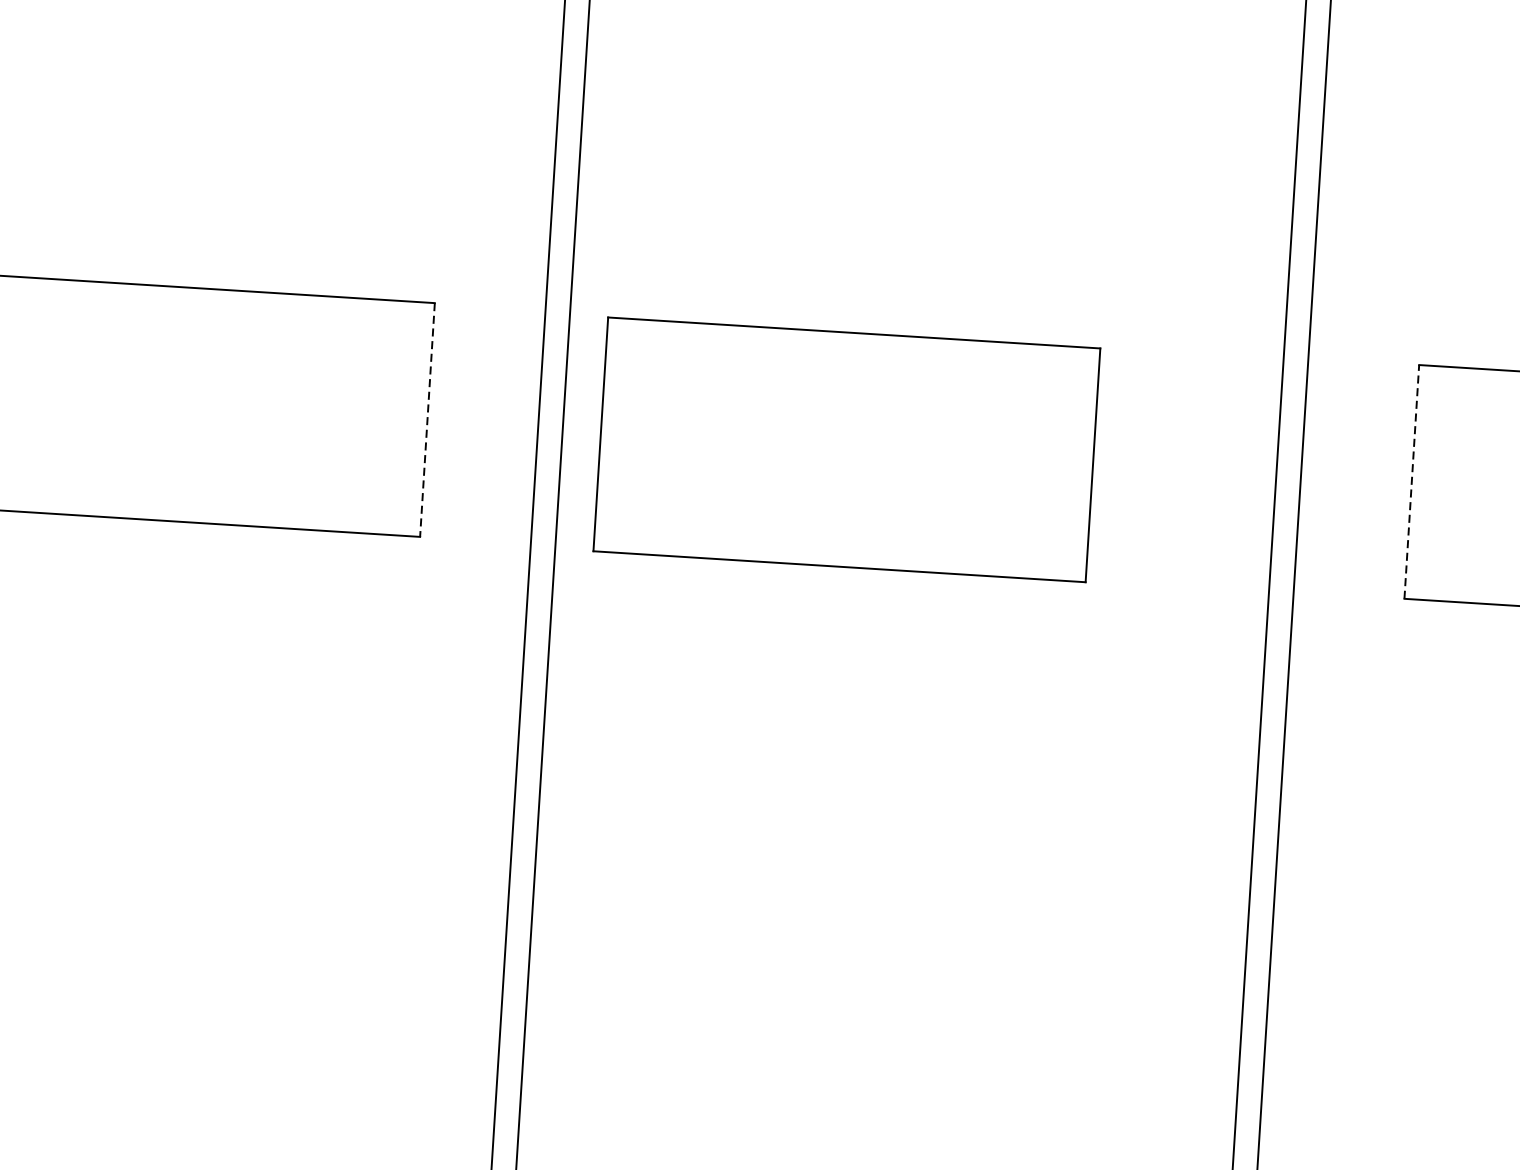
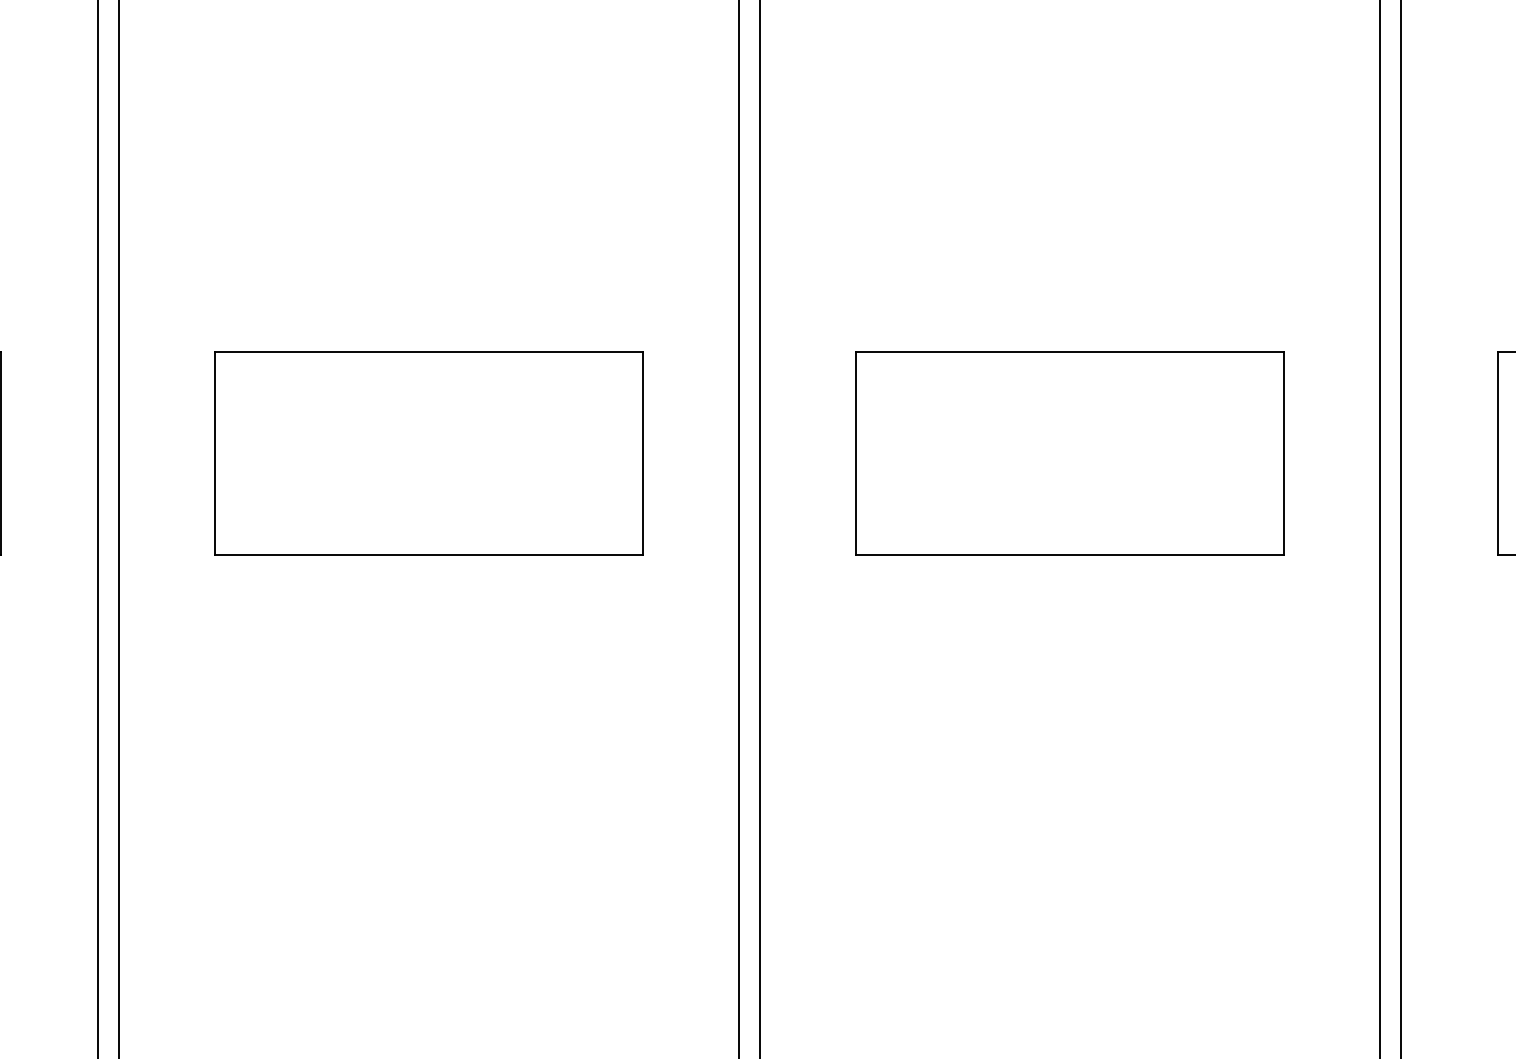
line: (427, 420) -> (642, 453), dashed -> solid
part: (846, 450) -> (1069, 453), moved
line: (1411, 482) -> (1497, 453), dashed -> solid

